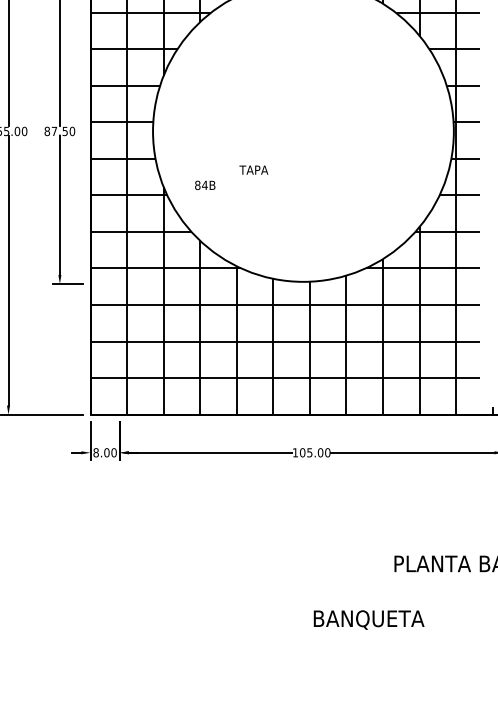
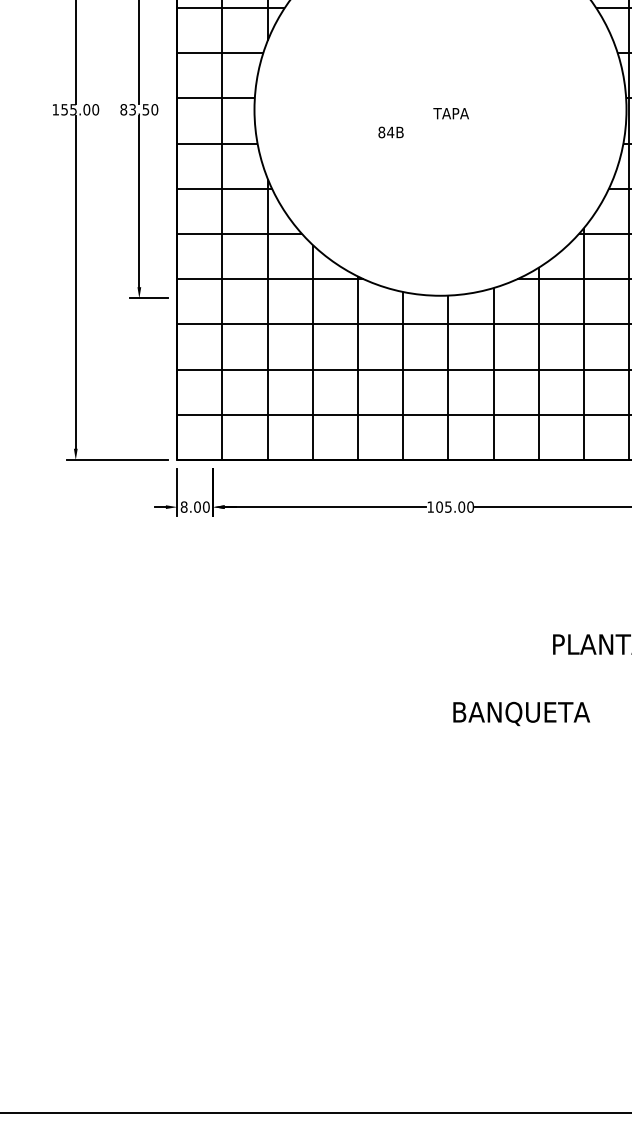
text: (54, 131) -> (132, 109), 87.50 -> 83.50
text: (231, 178) -> (423, 123), moved

